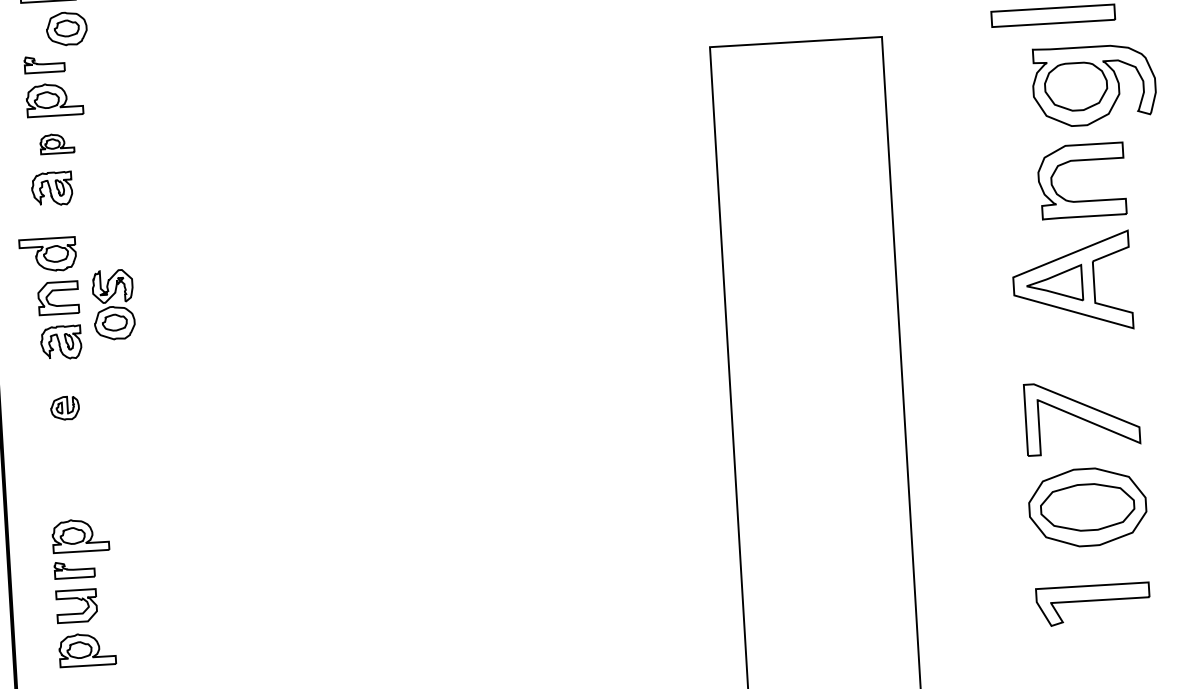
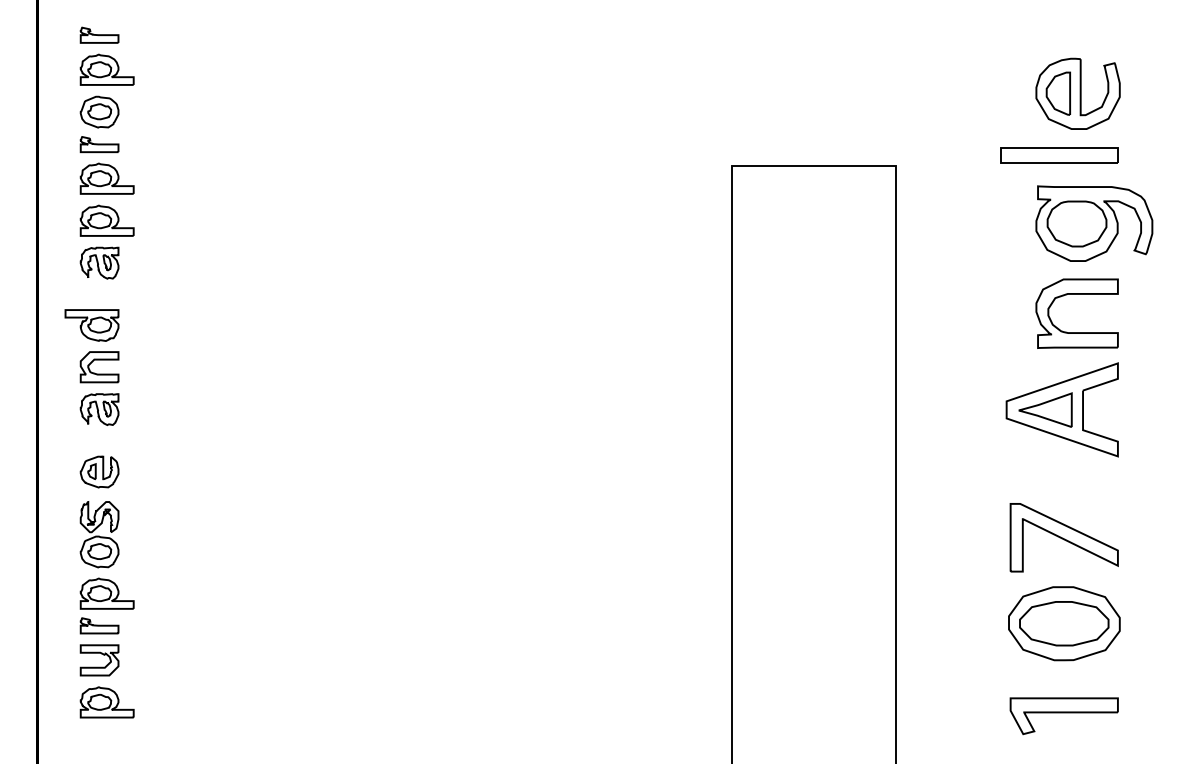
part: (66, 28) -> (99, 111), moved
part: (56, 143) -> (106, 220), size x1.67
part: (113, 304) -> (99, 534), moved
part: (64, 407) -> (99, 471), size x1.43

